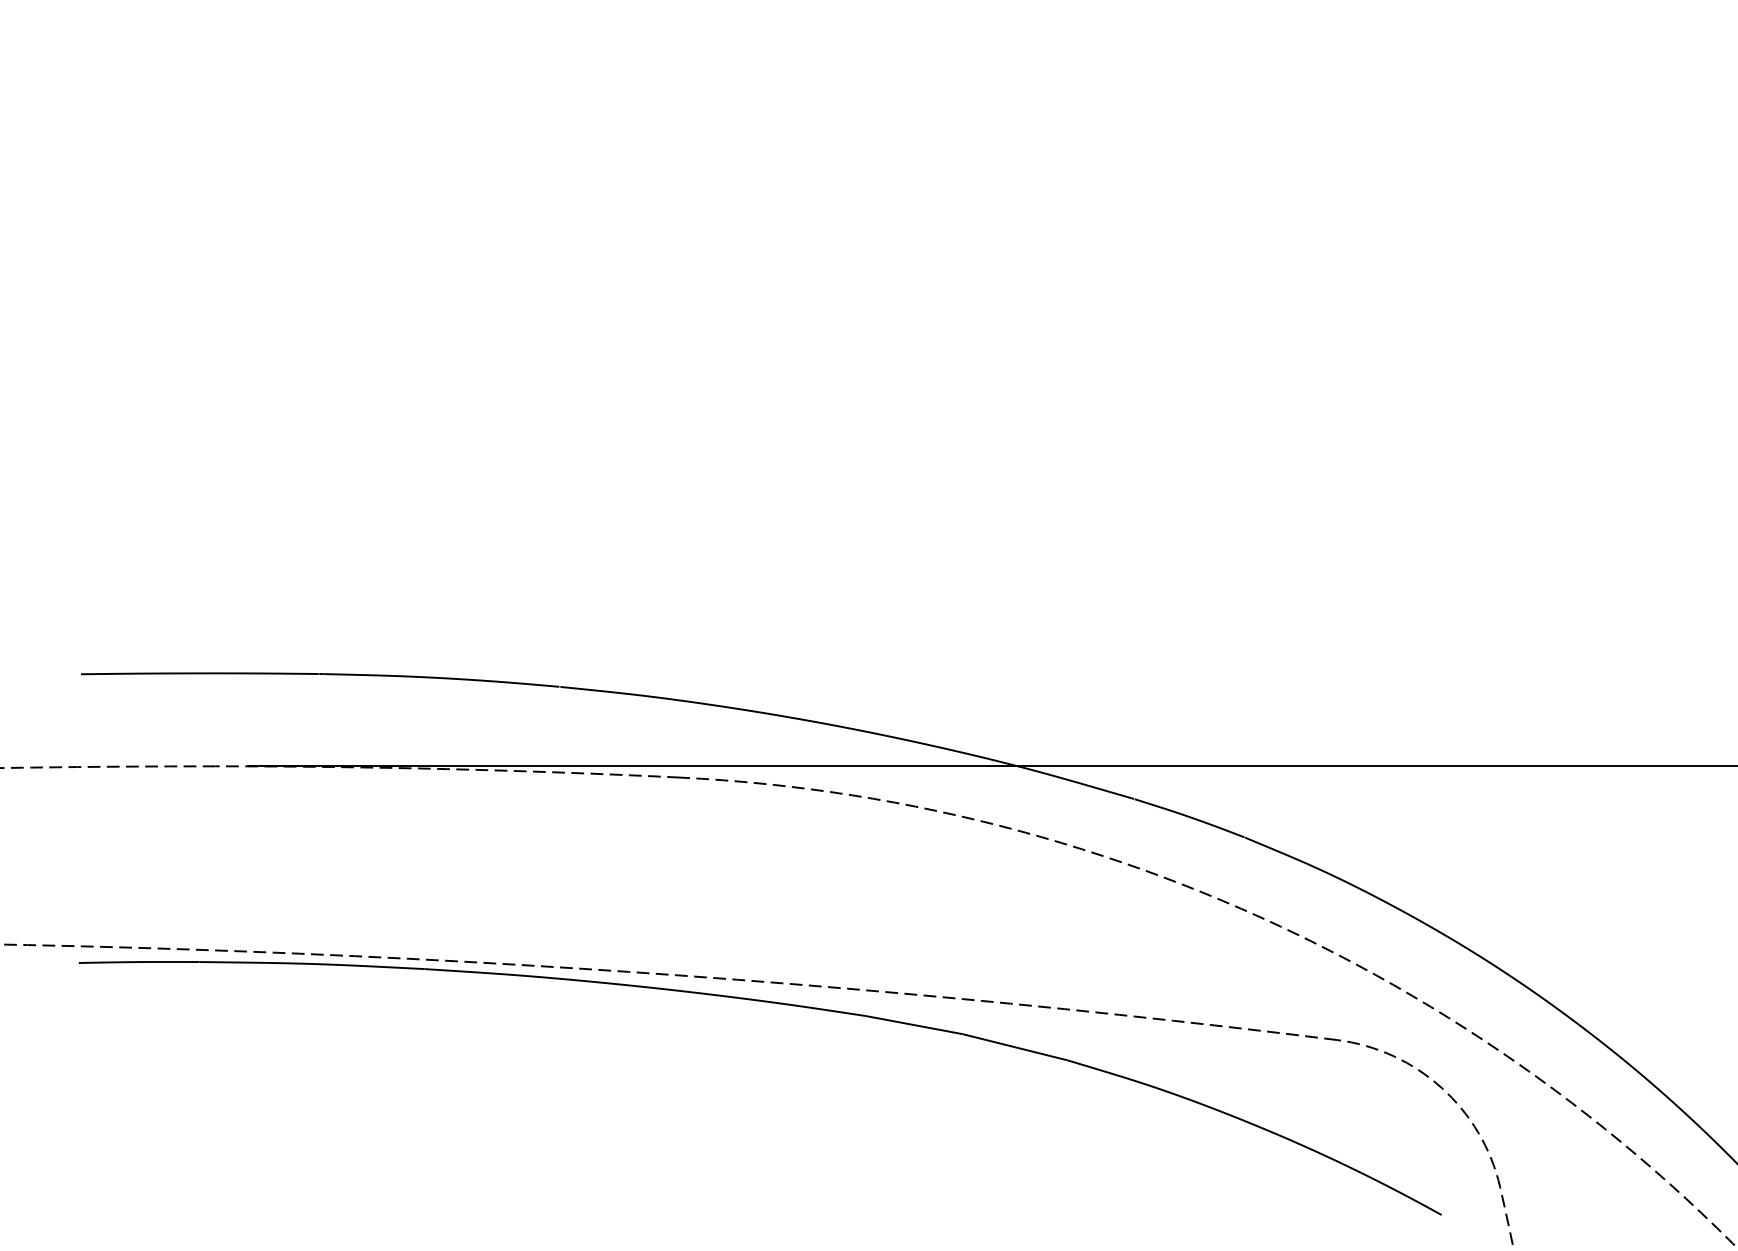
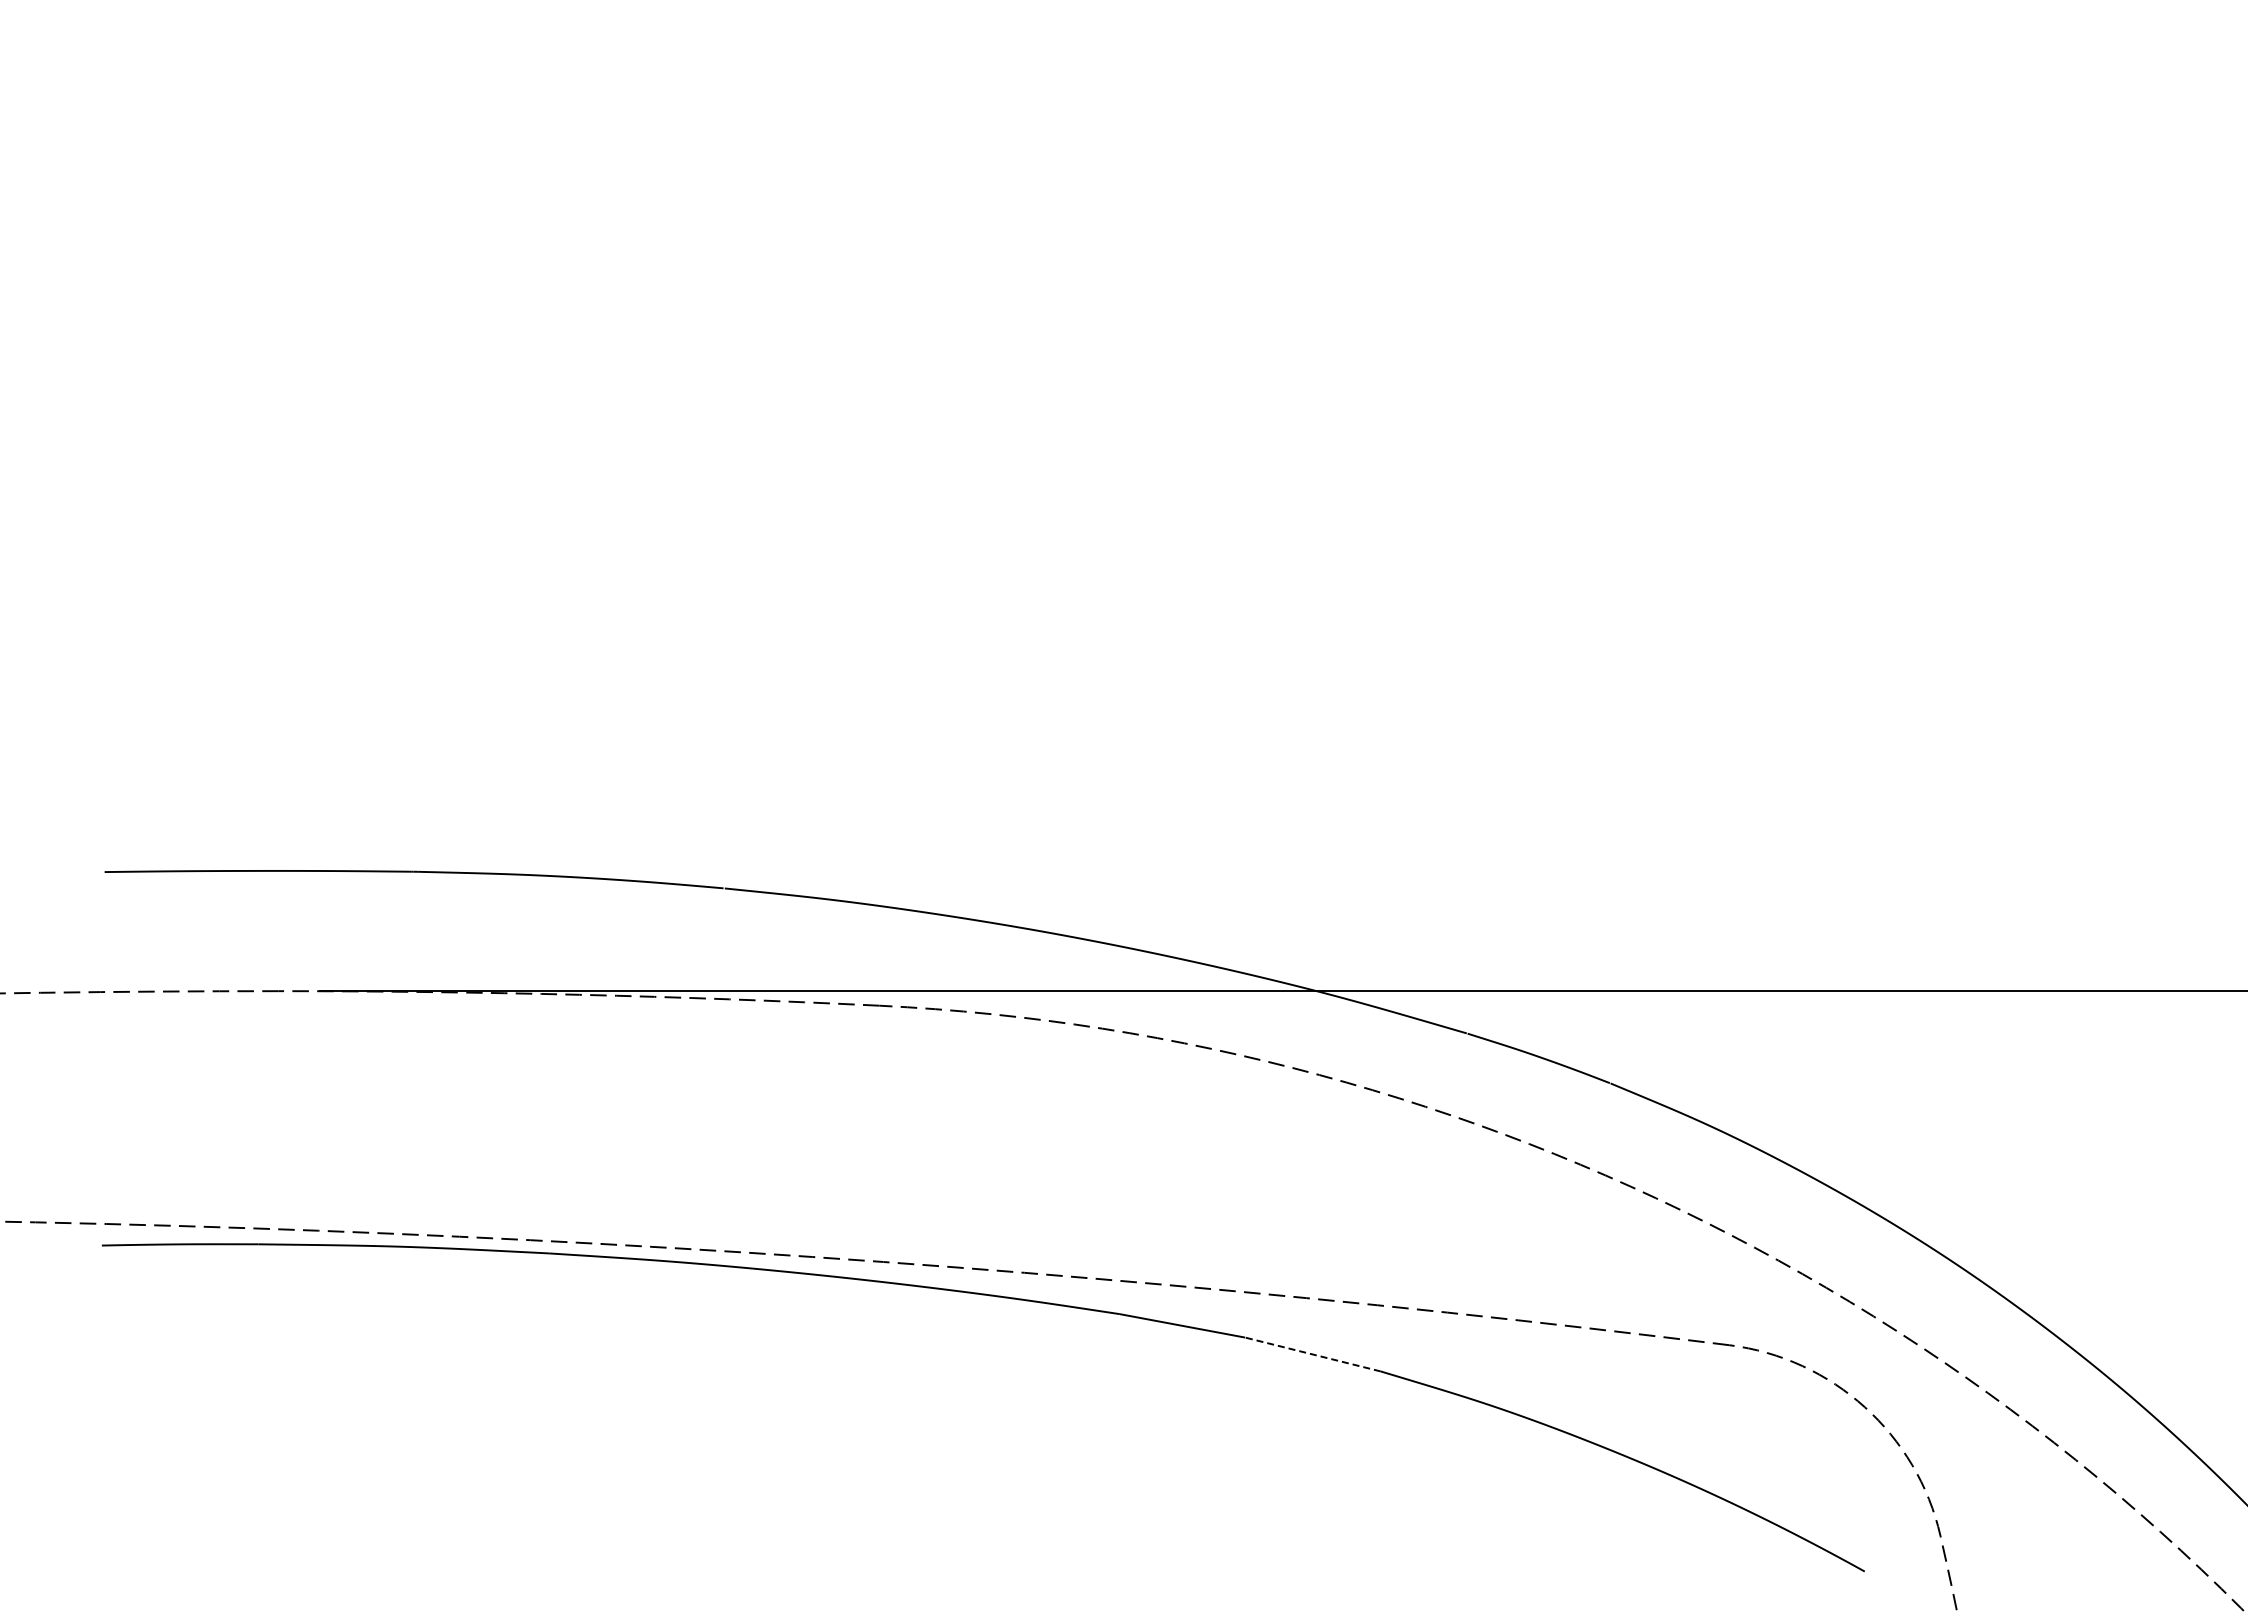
line: (1014, 1047) -> (1312, 1354), solid -> dashed

